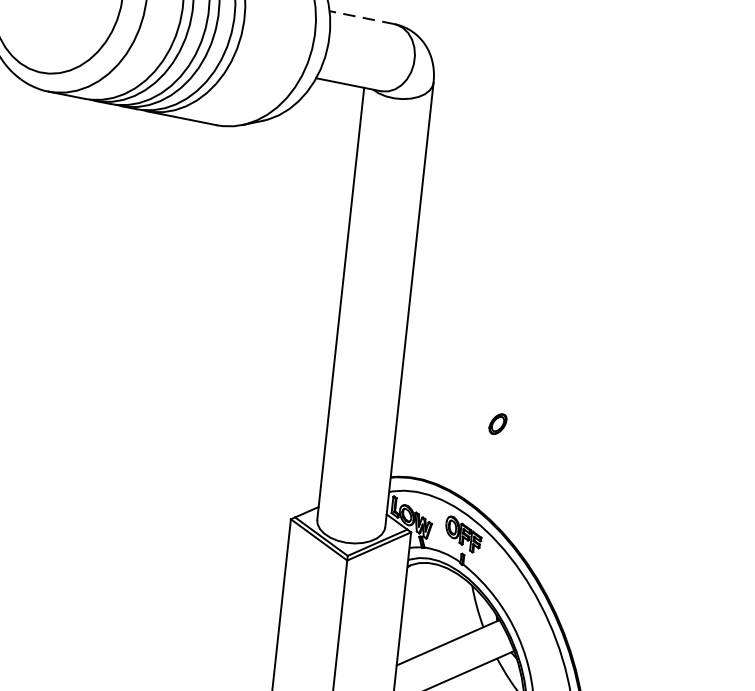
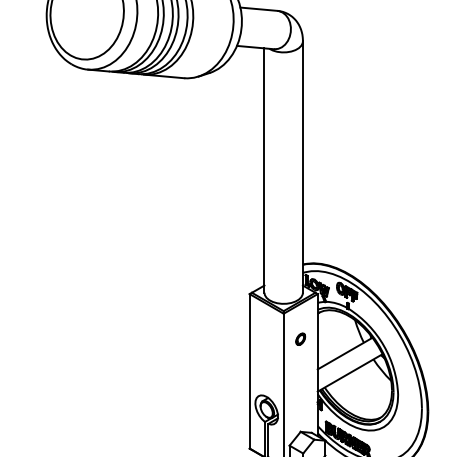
line: (361, 18) -> (258, 9), dashed -> solid
part: (497, 422) -> (300, 338), moved

